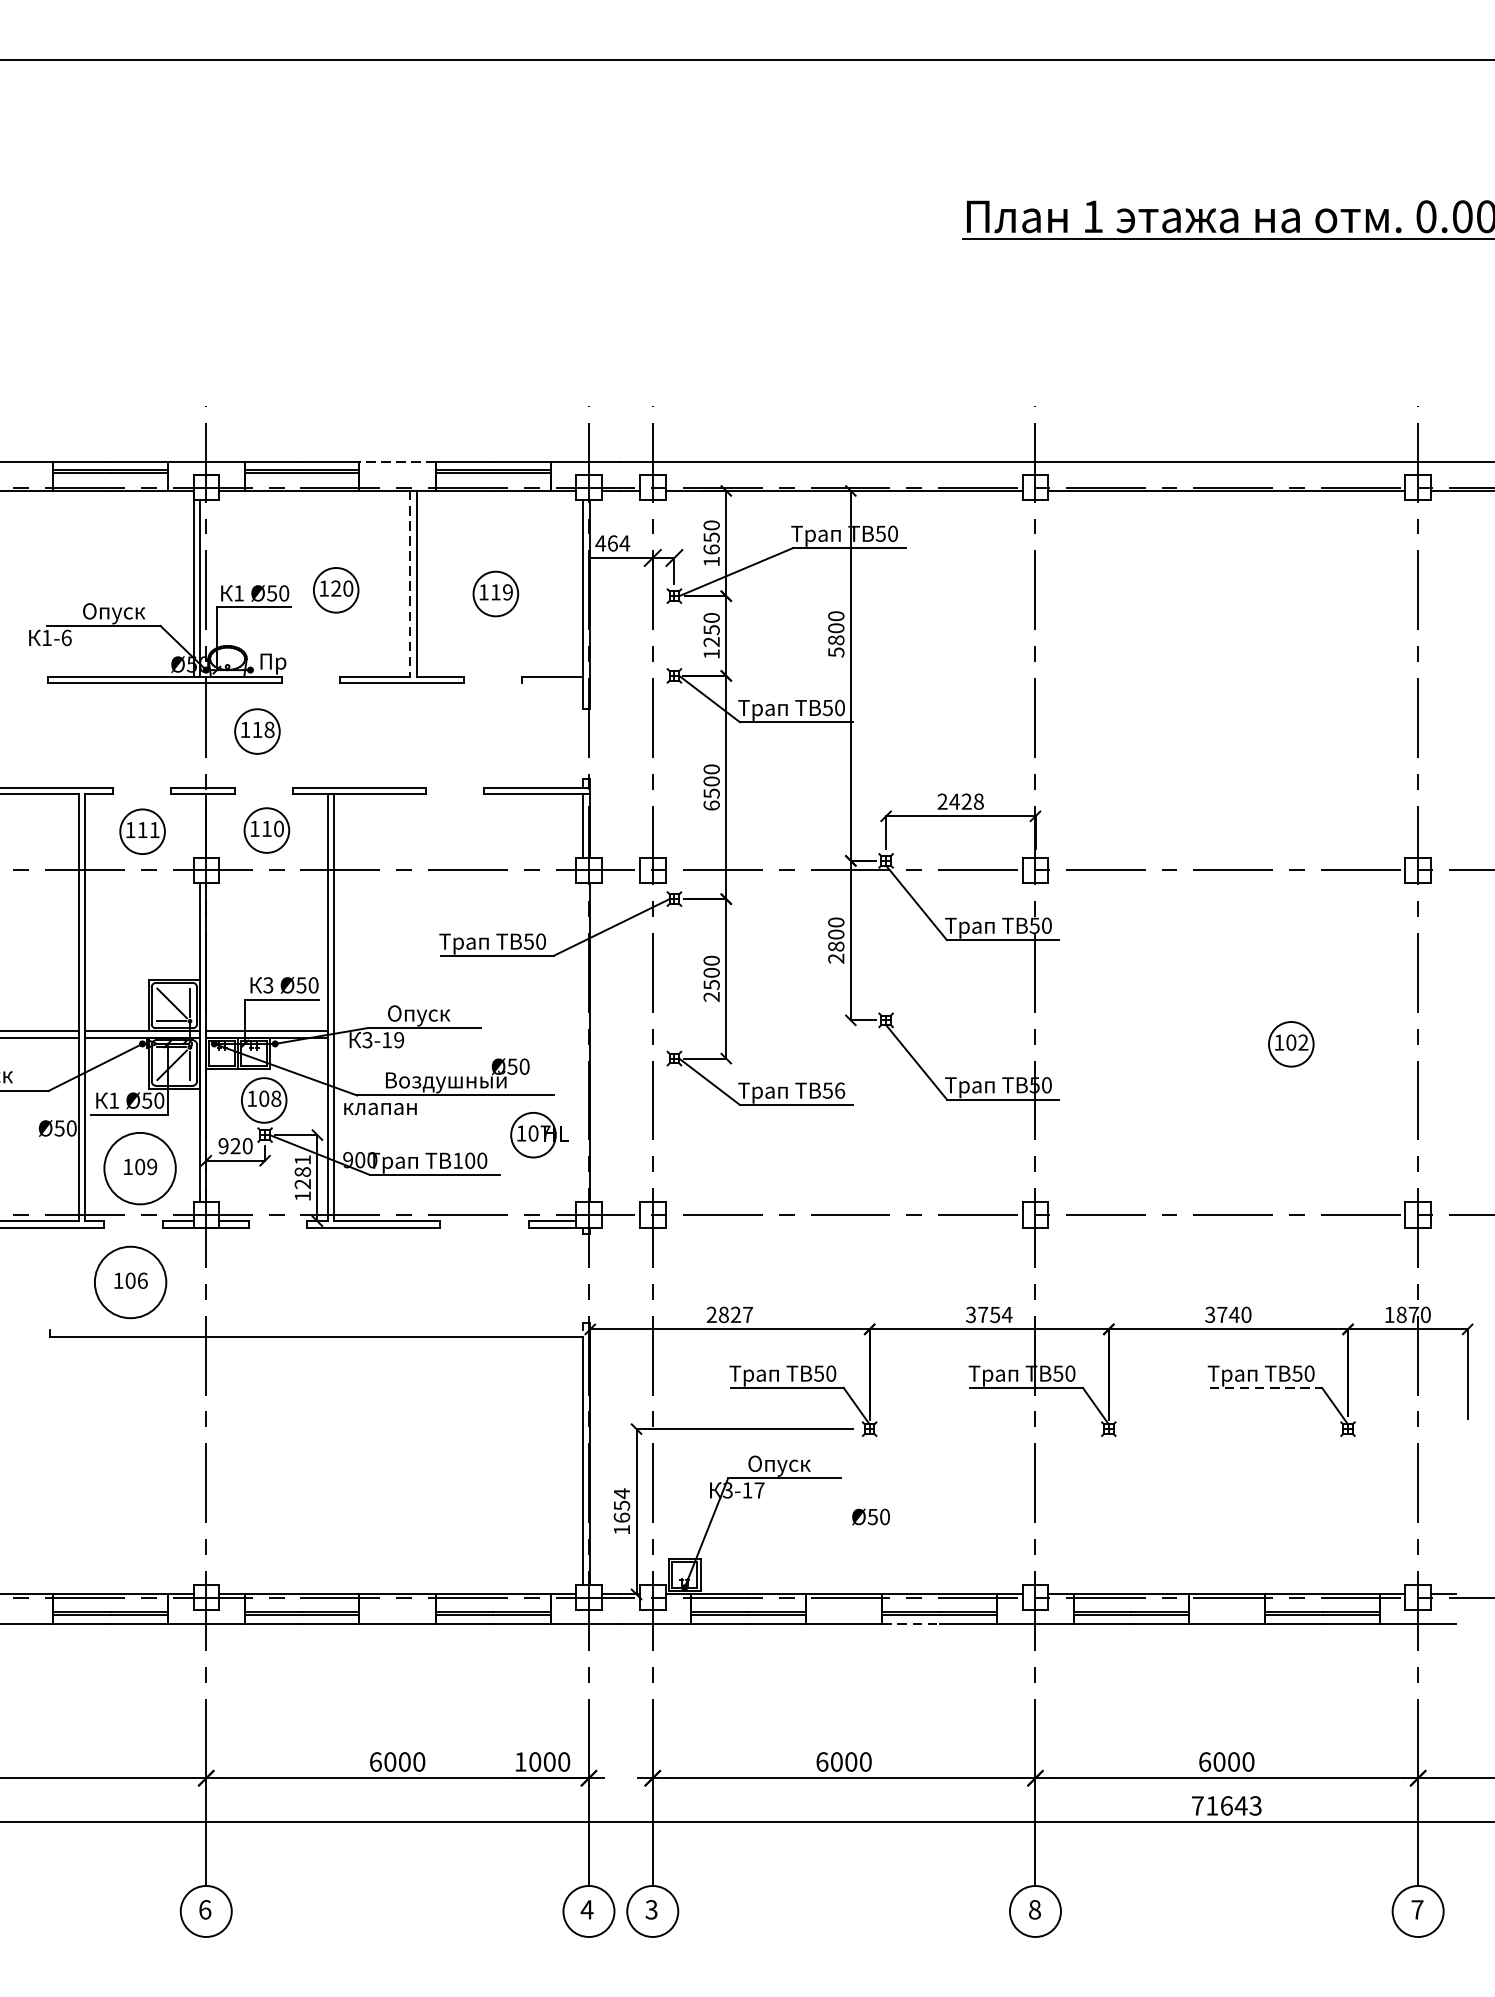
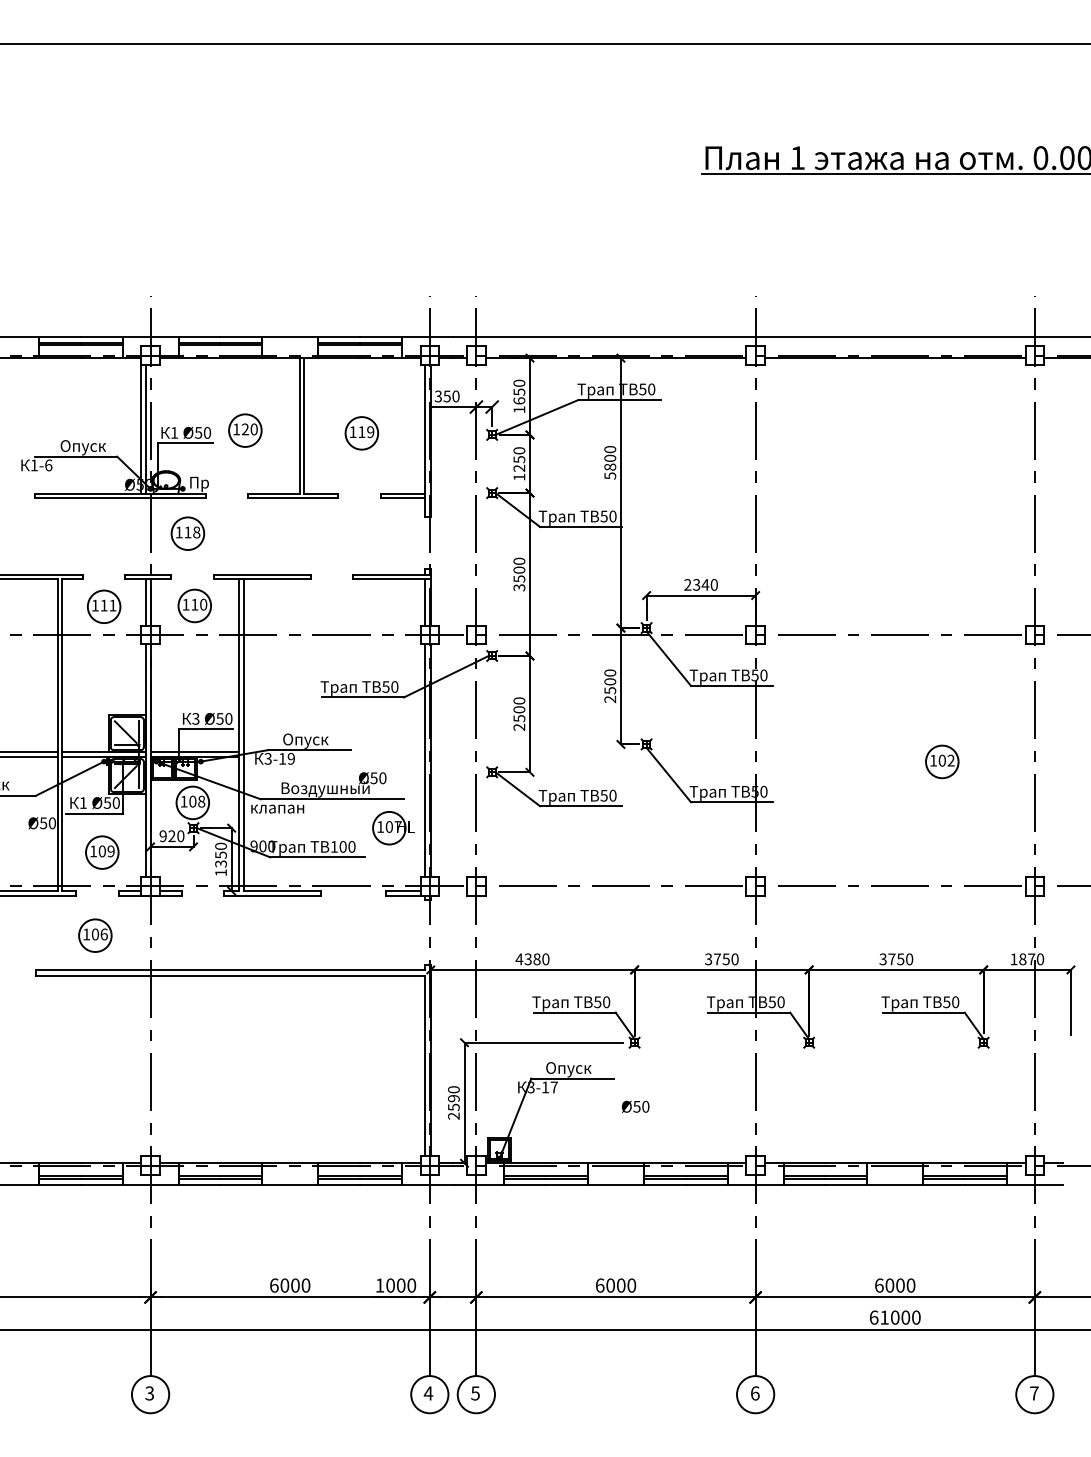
line: (398, 461) -> (290, 336), dashed -> solid
text: (611, 543) -> (446, 396), 464 -> 350
line: (410, 583) -> (299, 425), dashed -> solid
line: (551, 683) -> (402, 498), added
text: (965, 801) -> (704, 584), 2428 -> 2340
text: (711, 805) -> (519, 587), 6500 -> 3500
line: (199, 825) -> (145, 602), added
text: (836, 946) -> (610, 690), 2800 -> 2500
line: (583, 1042) -> (425, 760), added
text: (839, 1090) -> (612, 795), 56 -> 50
circle: (140, 1168) -> (102, 852), size x0.62
text: (302, 1171) -> (220, 854), 1281 -> 1350
circle: (130, 1282) -> (95, 935), size x0.62
text: (729, 1315) -> (532, 959), 2827 -> 4380
text: (1006, 1315) -> (734, 959), 3754 -> 3750
text: (1234, 1315) -> (900, 959), 3740 -> 3750
line: (315, 1330) -> (230, 970), added
line: (1266, 1387) -> (924, 1012), dashed -> solid
text: (621, 1511) -> (453, 1102), 1654 -> 2590
line: (910, 1623) -> (664, 1184), dashed -> solid
line: (620, 1778) -> (452, 1297), added
text: (1225, 1805) -> (894, 1317), 71643 -> 61000
text: (204, 1909) -> (149, 1393), 6 -> 3
text: (651, 1909) -> (475, 1393), 3 -> 5
text: (1035, 1909) -> (755, 1393), 8 -> 6

